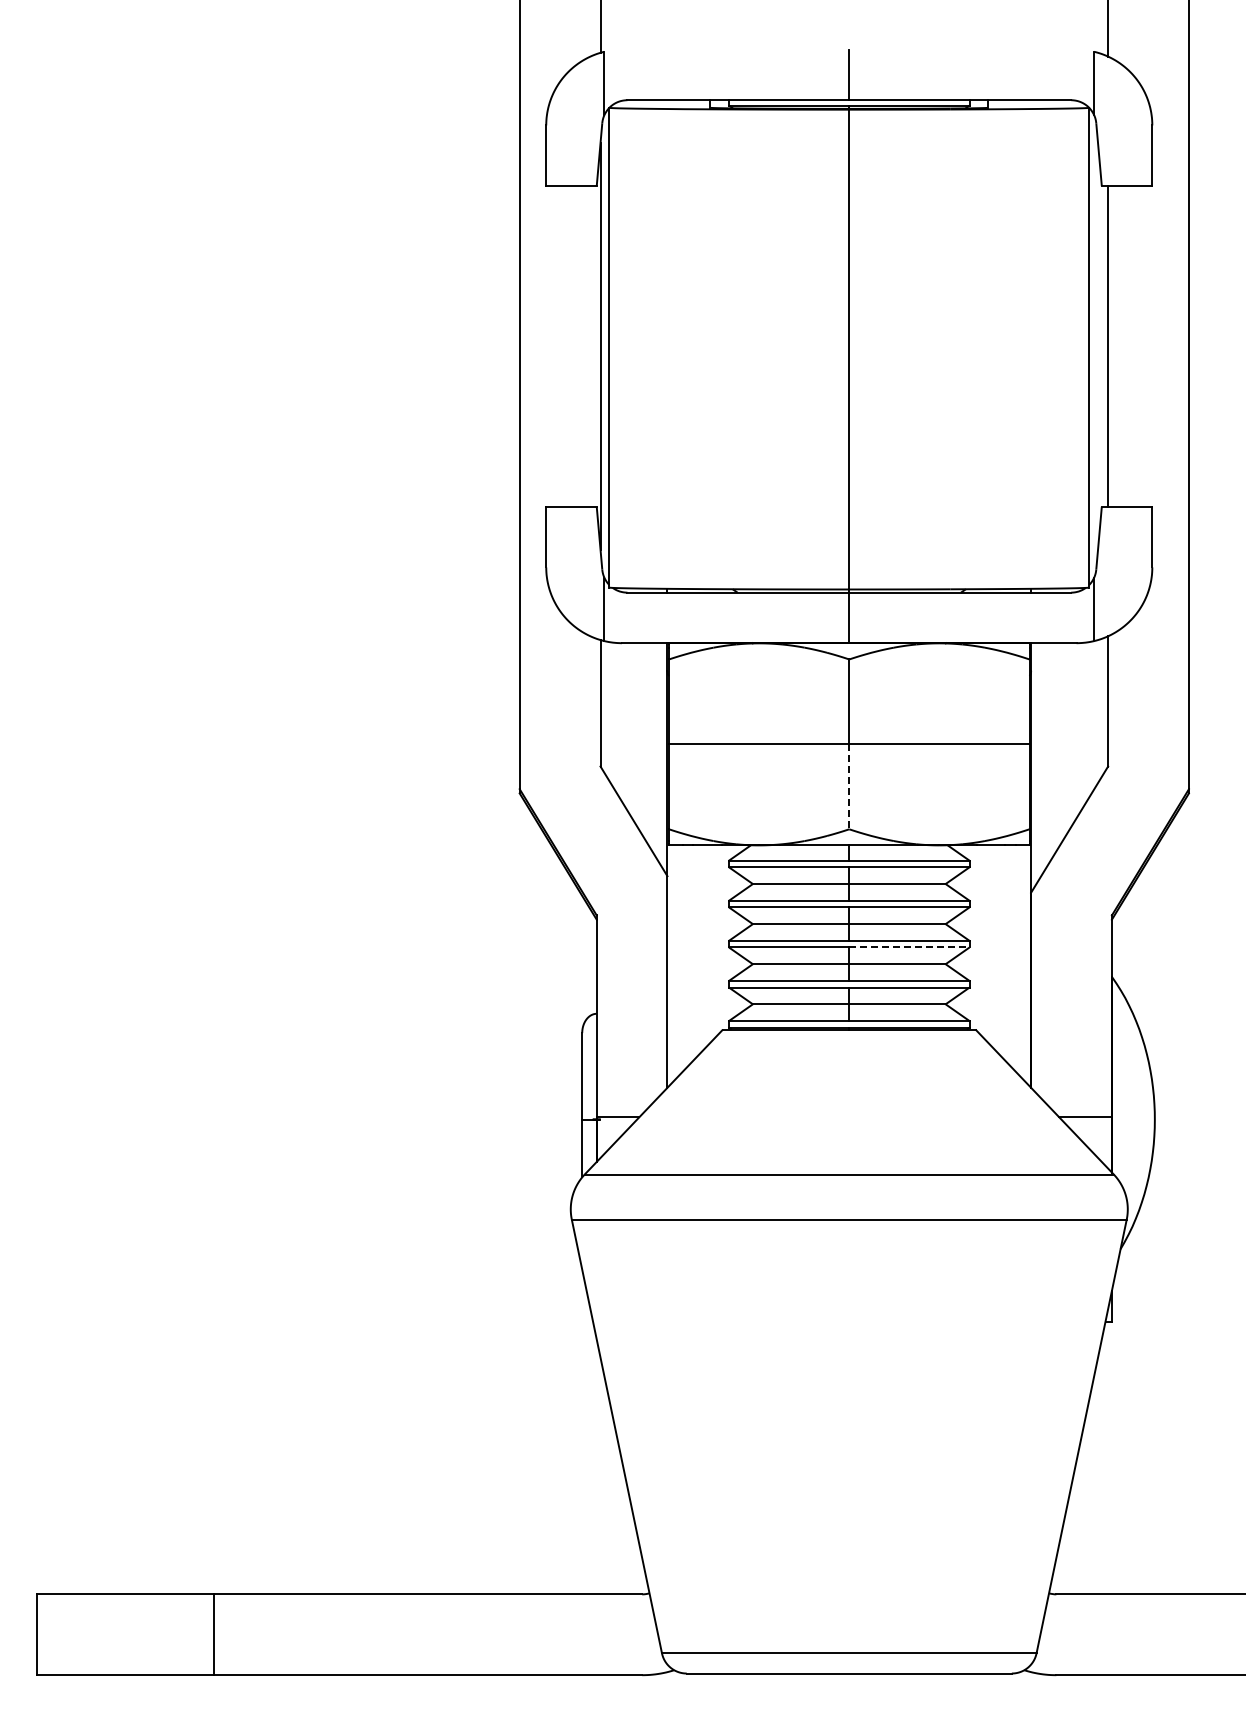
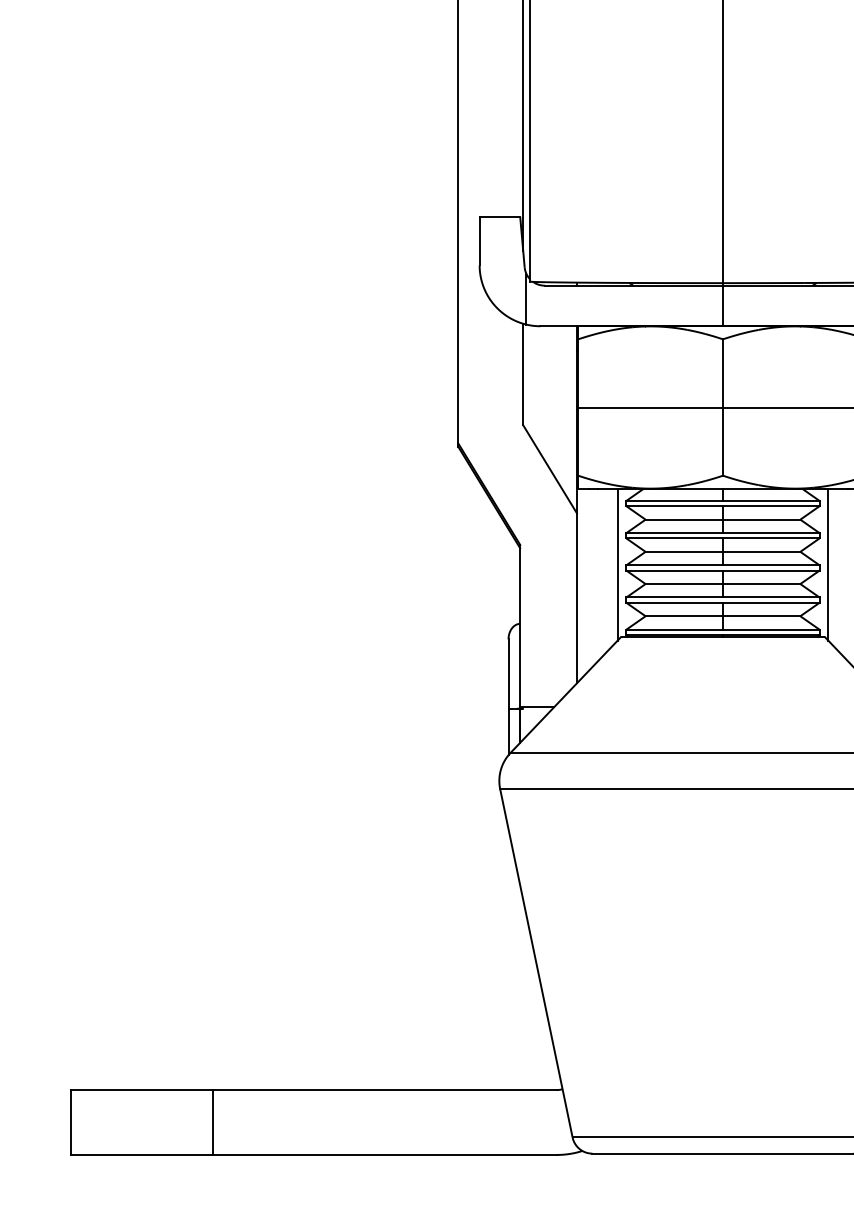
line: (849, 787) -> (723, 442), dashed -> solid
line: (717, 939) -> (617, 564), added
line: (980, 939) -> (828, 564), added
line: (909, 947) -> (771, 570), dashed -> solid

